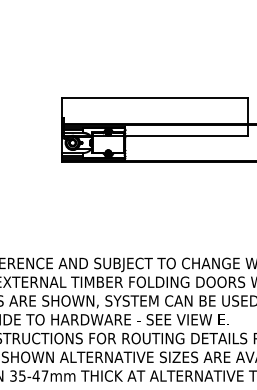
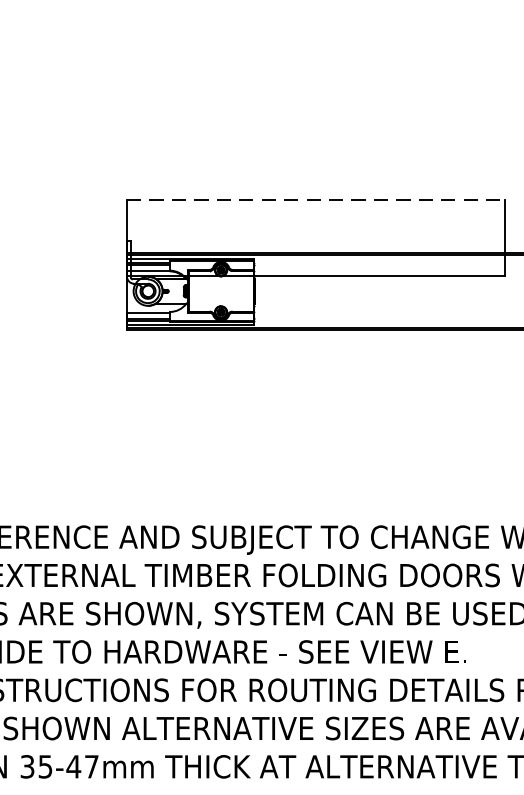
line: (155, 98) -> (317, 200), solid -> dashed

